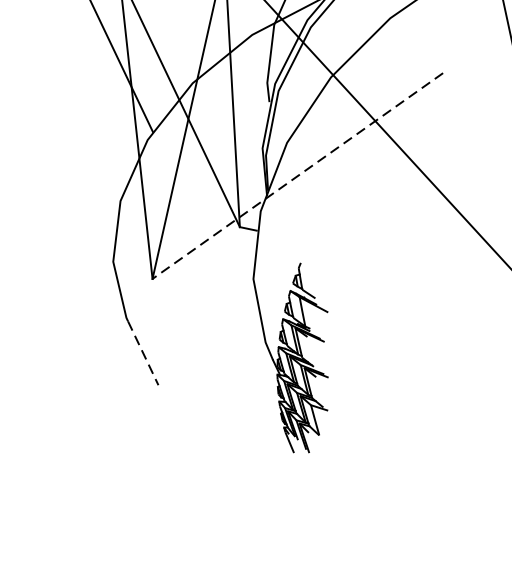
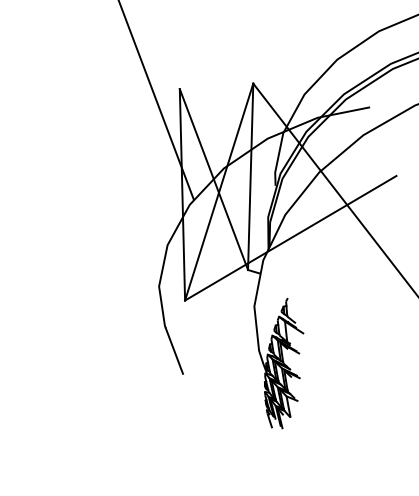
line: (297, 176) -> (290, 238), dashed -> solid
line: (143, 353) -> (174, 351), dashed -> solid

